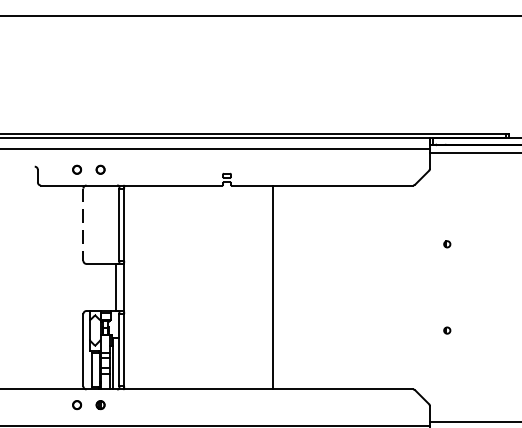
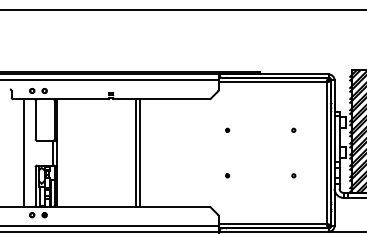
line: (83, 225) -> (35, 120), dashed -> solid
line: (60, 286) -> (23, 152), added
line: (282, 286) -> (140, 152), added

